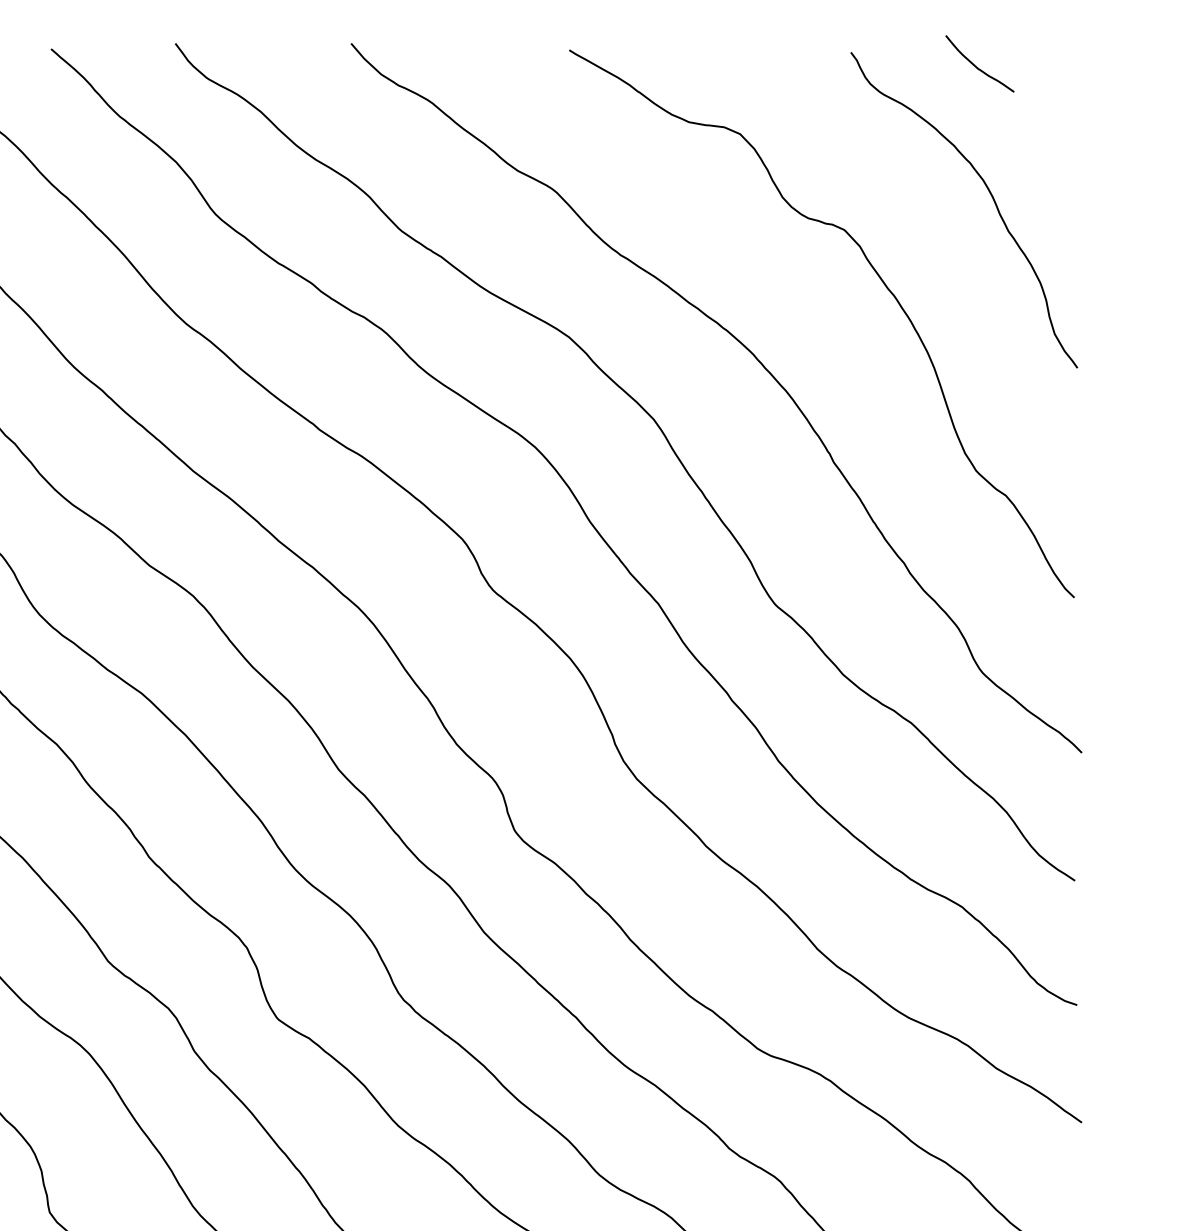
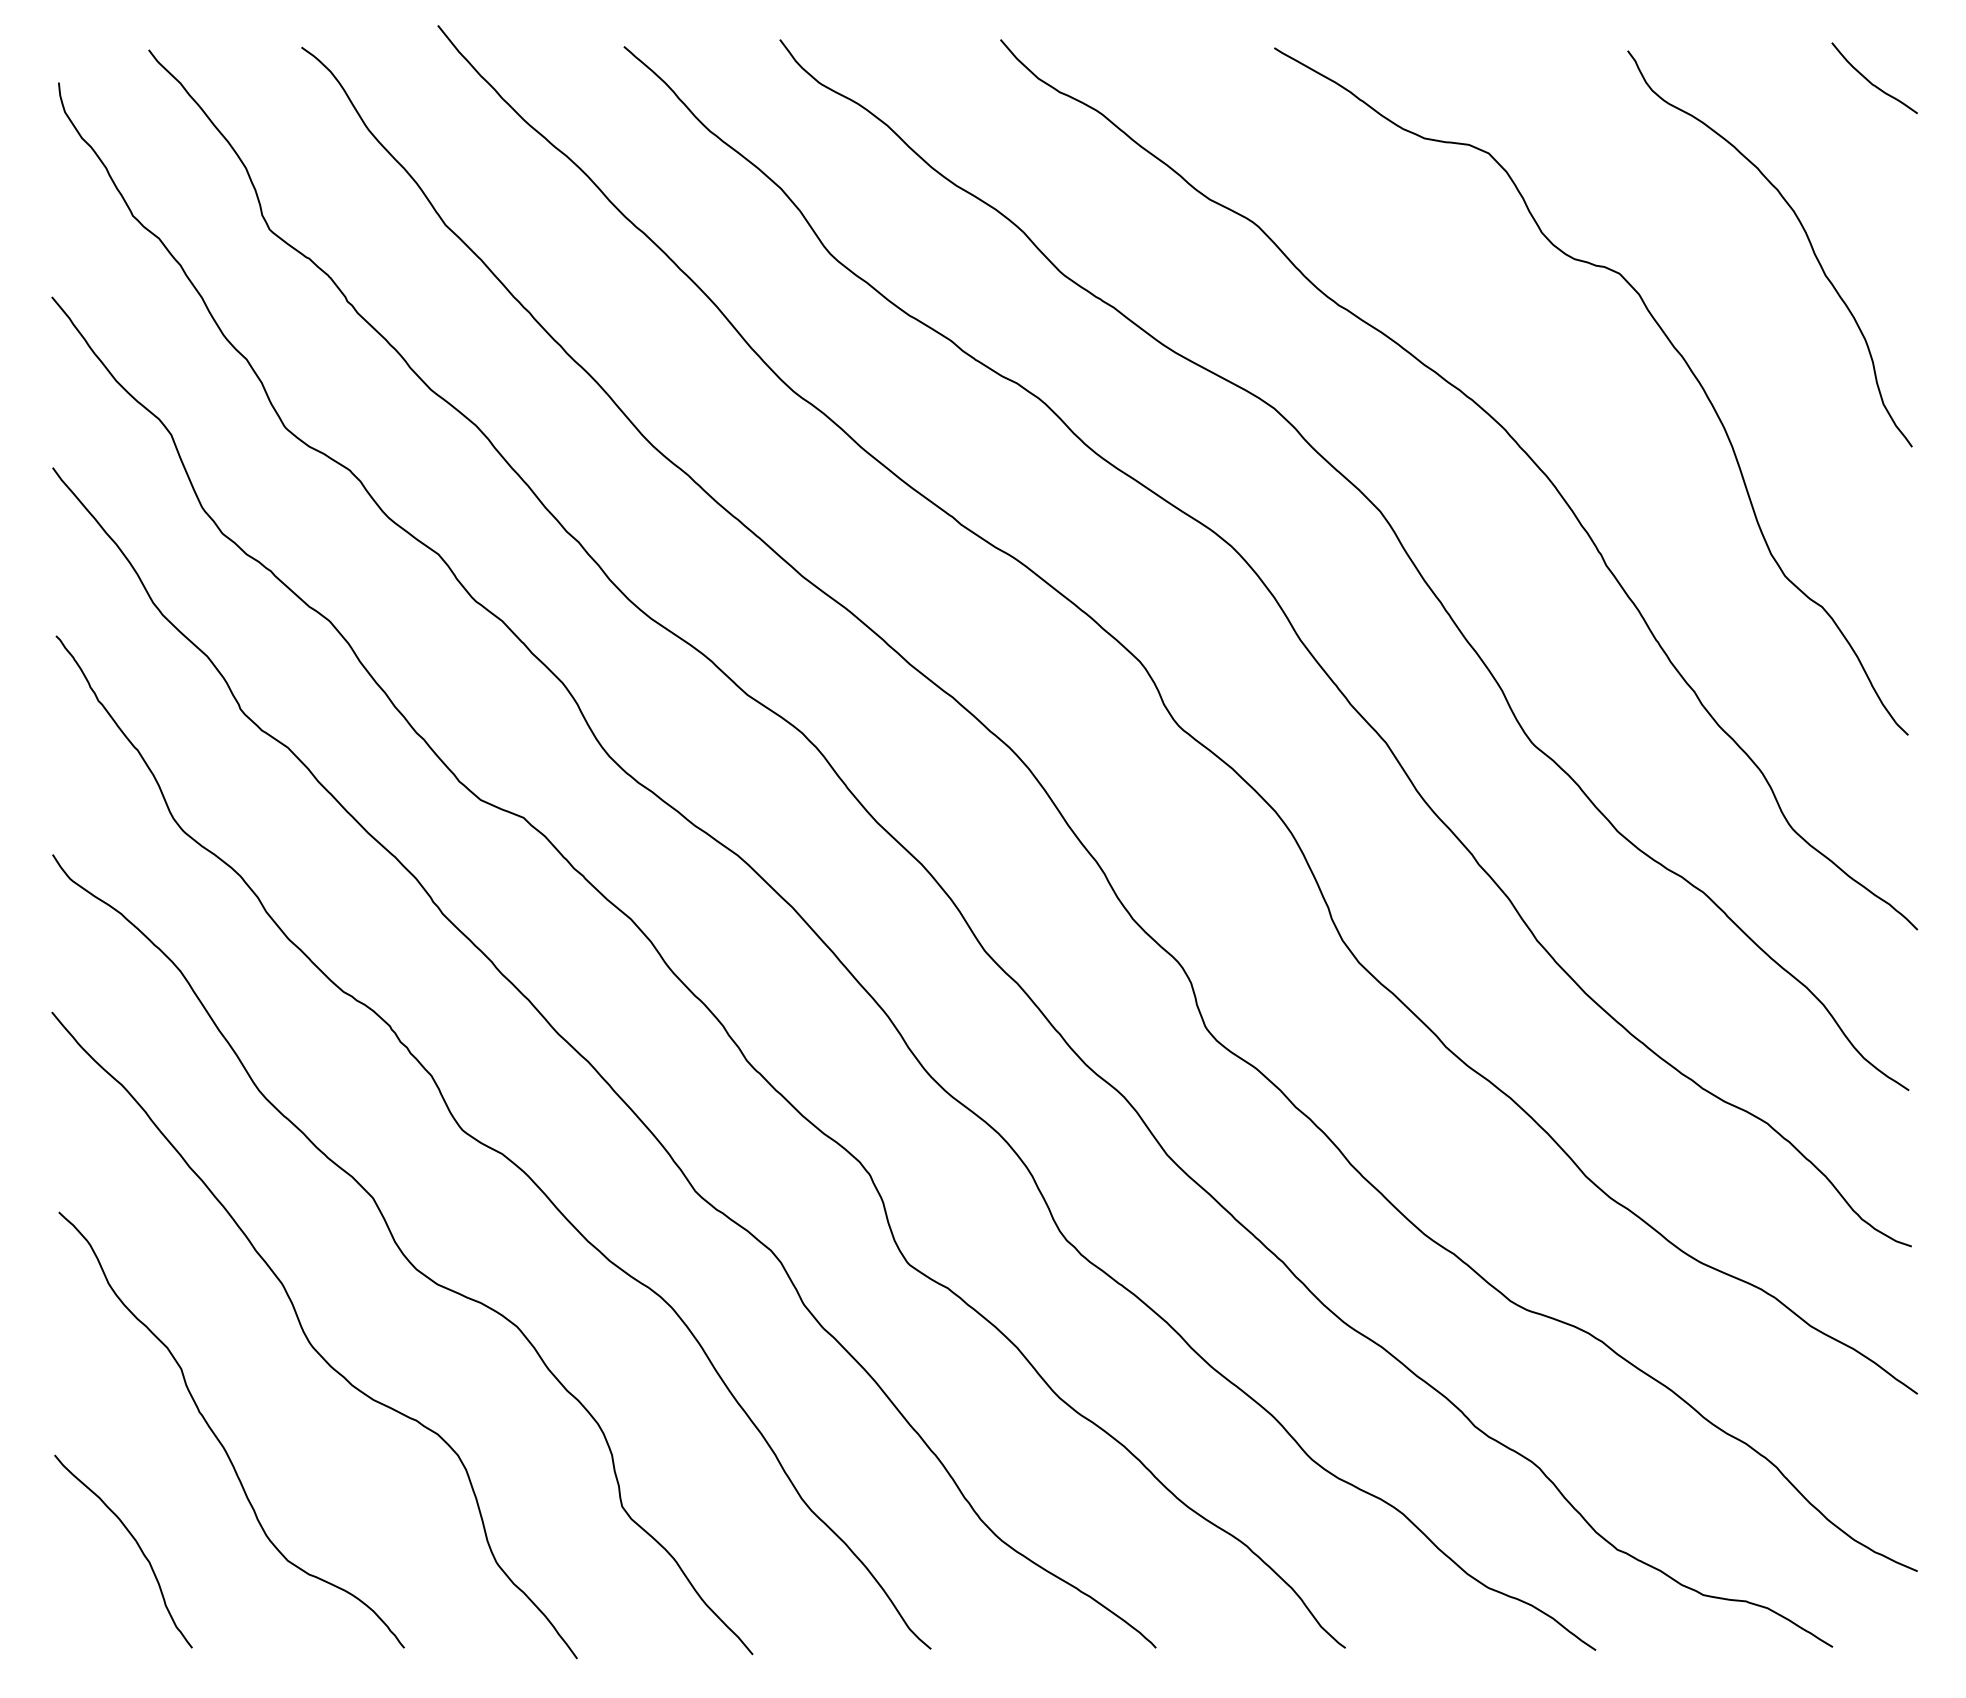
curve: (976, 66) -> (1870, 81), moved

